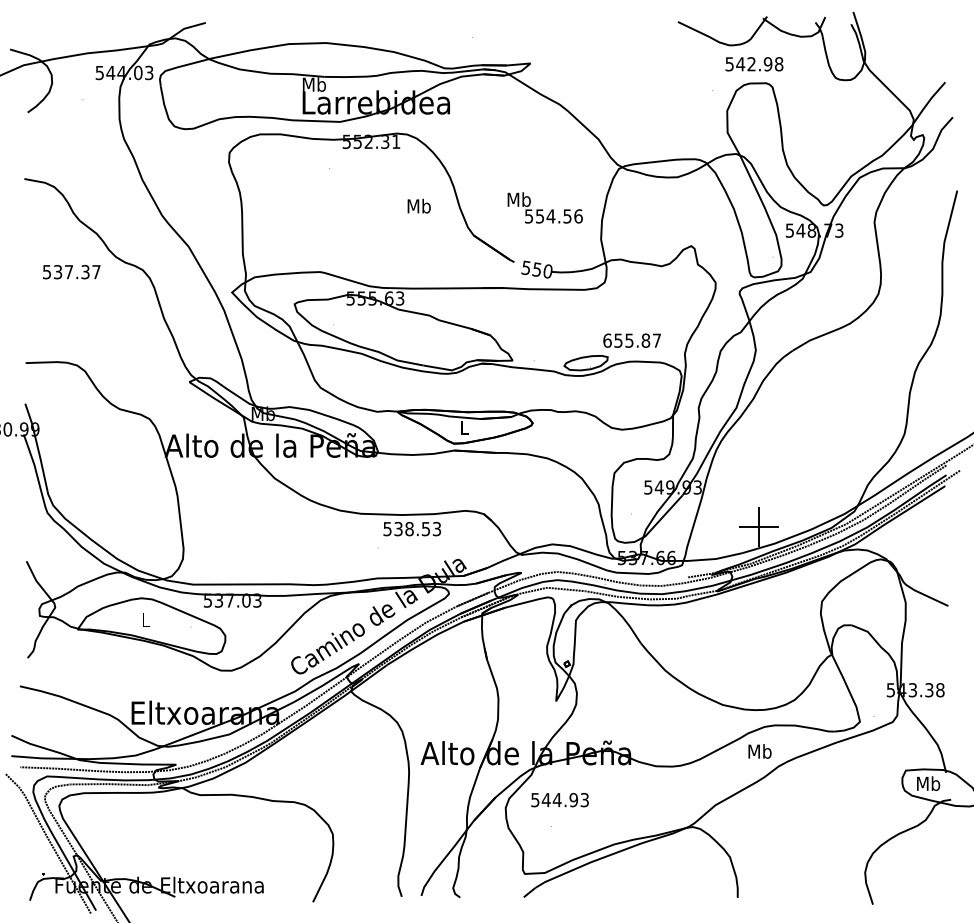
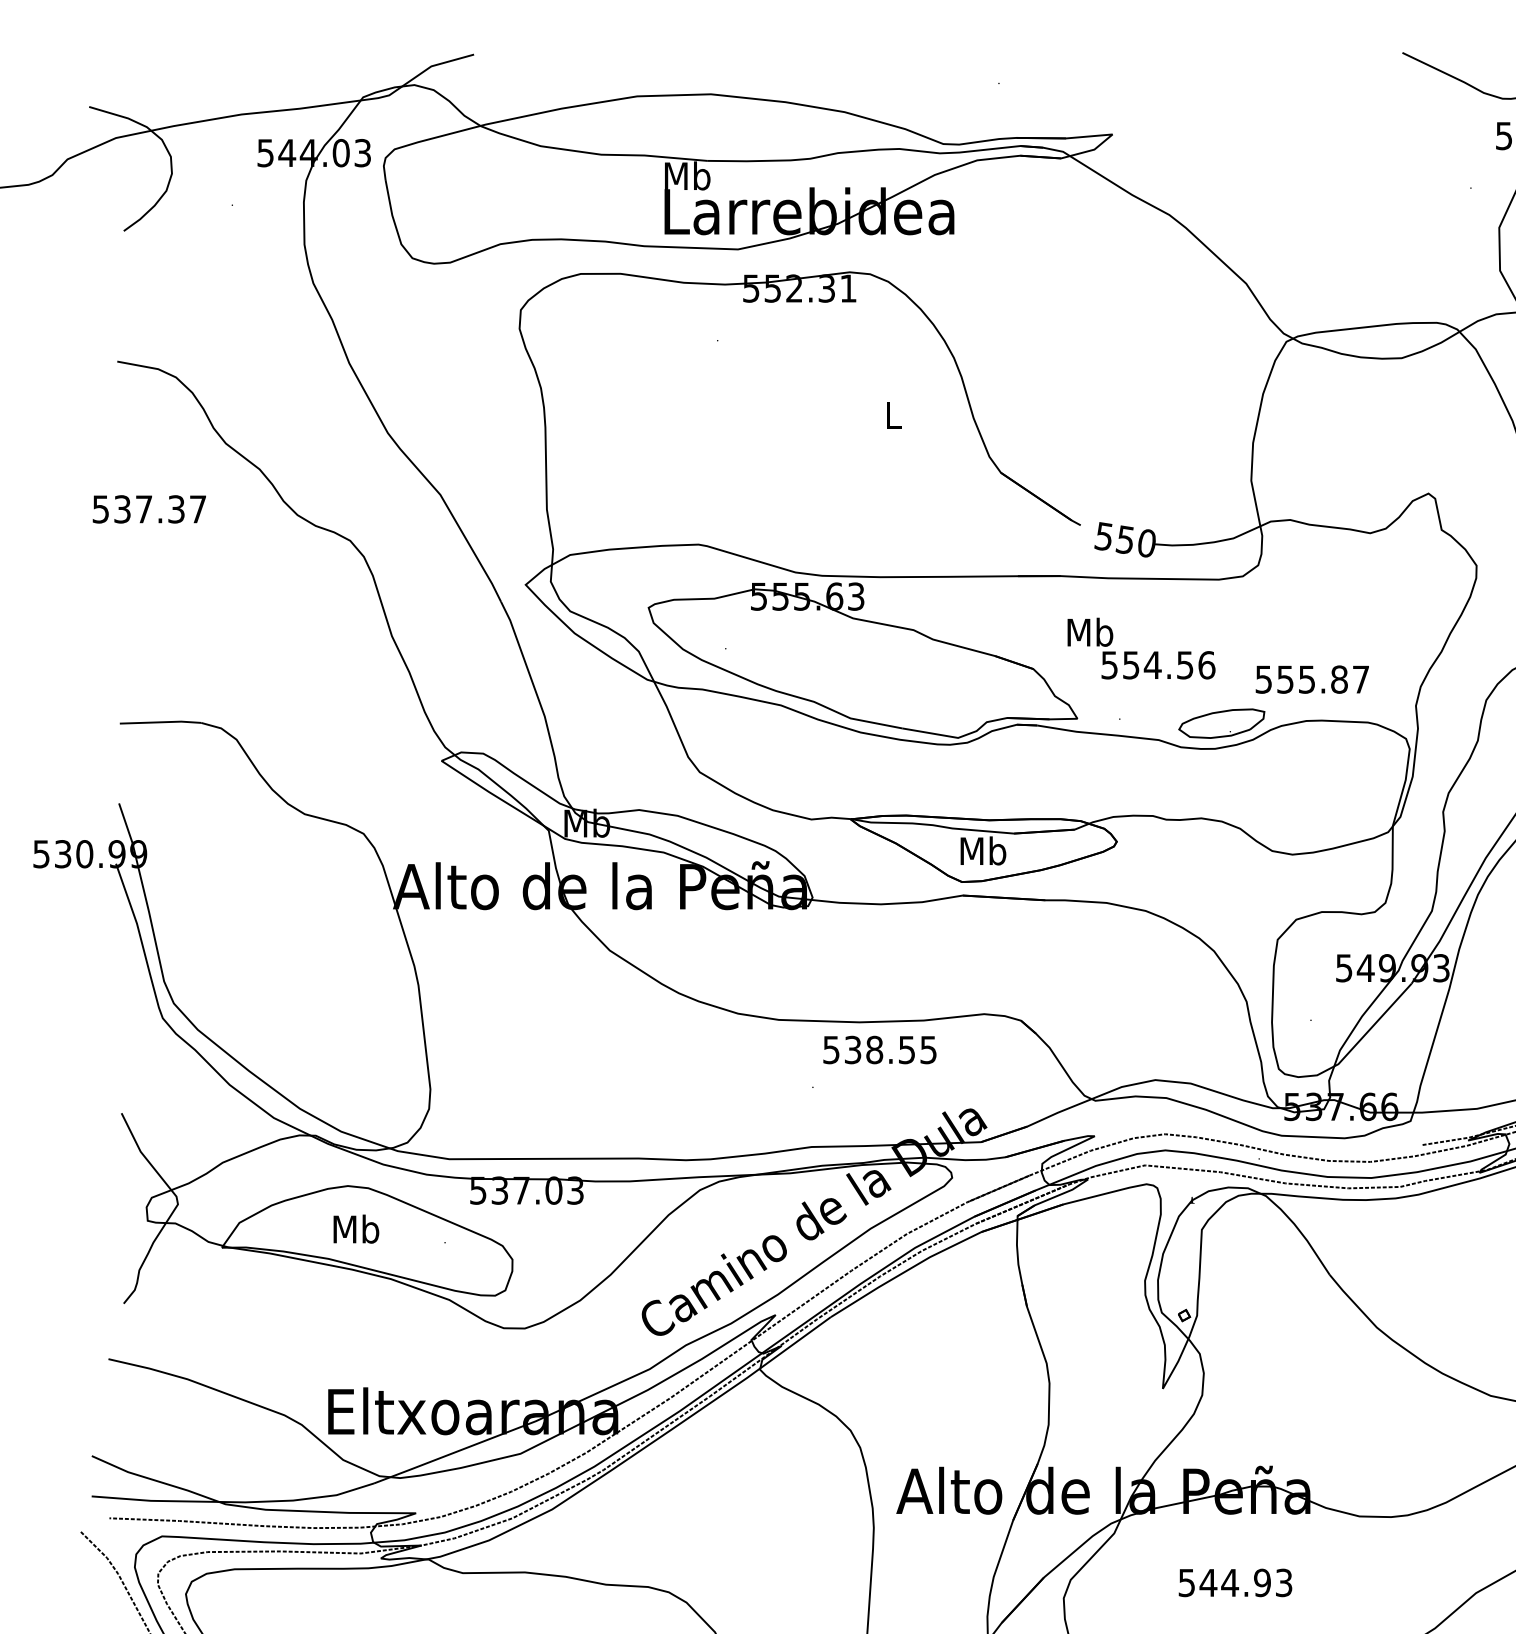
text: (418, 205) -> (892, 413), Mb -> L
text: (544, 207) -> (1139, 647), moved
text: (71, 272) -> (148, 510), moved
text: (607, 340) -> (1263, 679), 655.87 -> 555.87
text: (464, 427) -> (982, 850), L -> Mb
text: (437, 528) -> (929, 1048), 538.53 -> 538.55
text: (145, 619) -> (355, 1227), L -> Mb
text: (559, 800) -> (1234, 1583), moved

